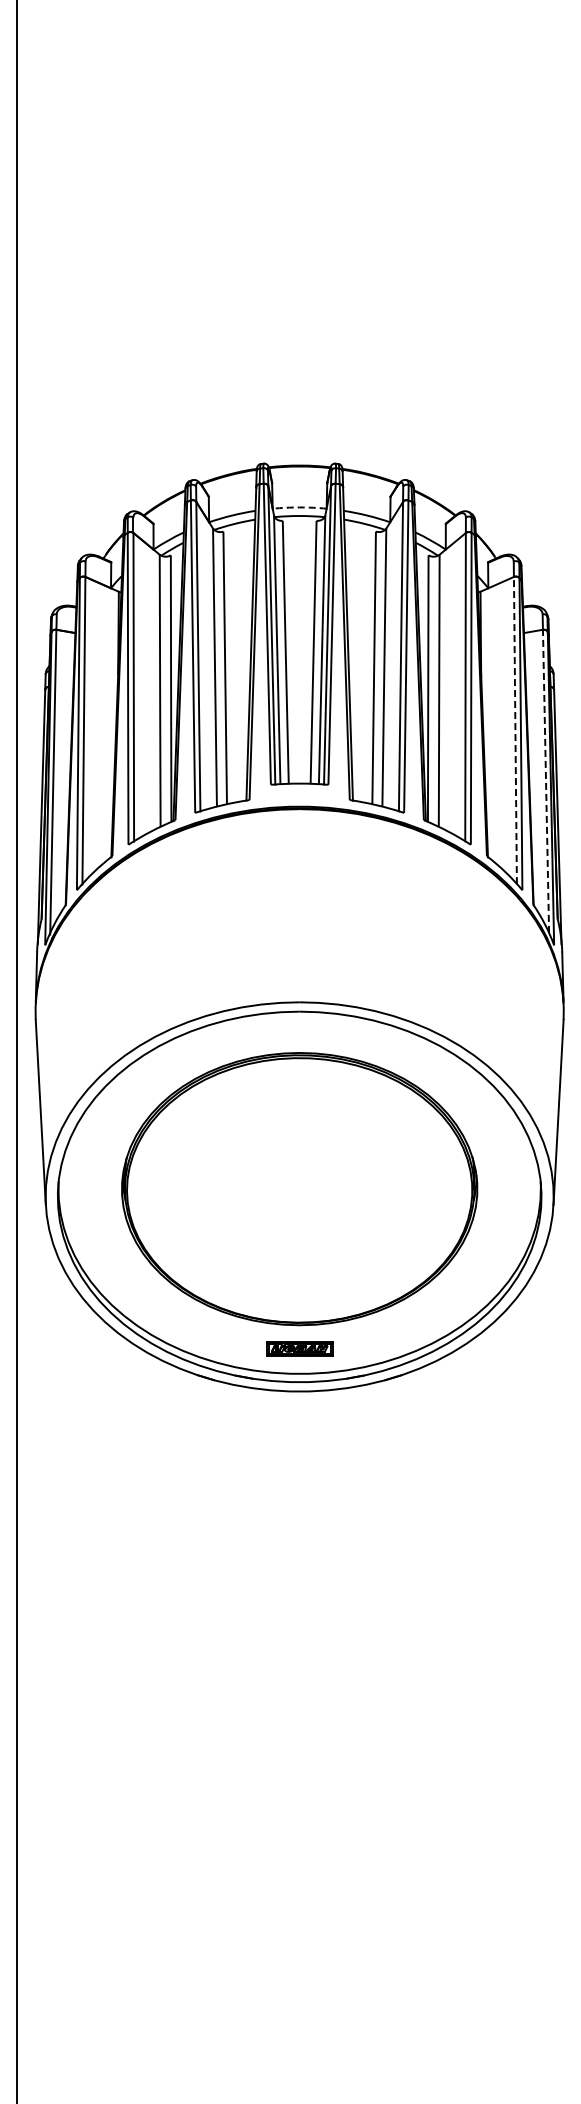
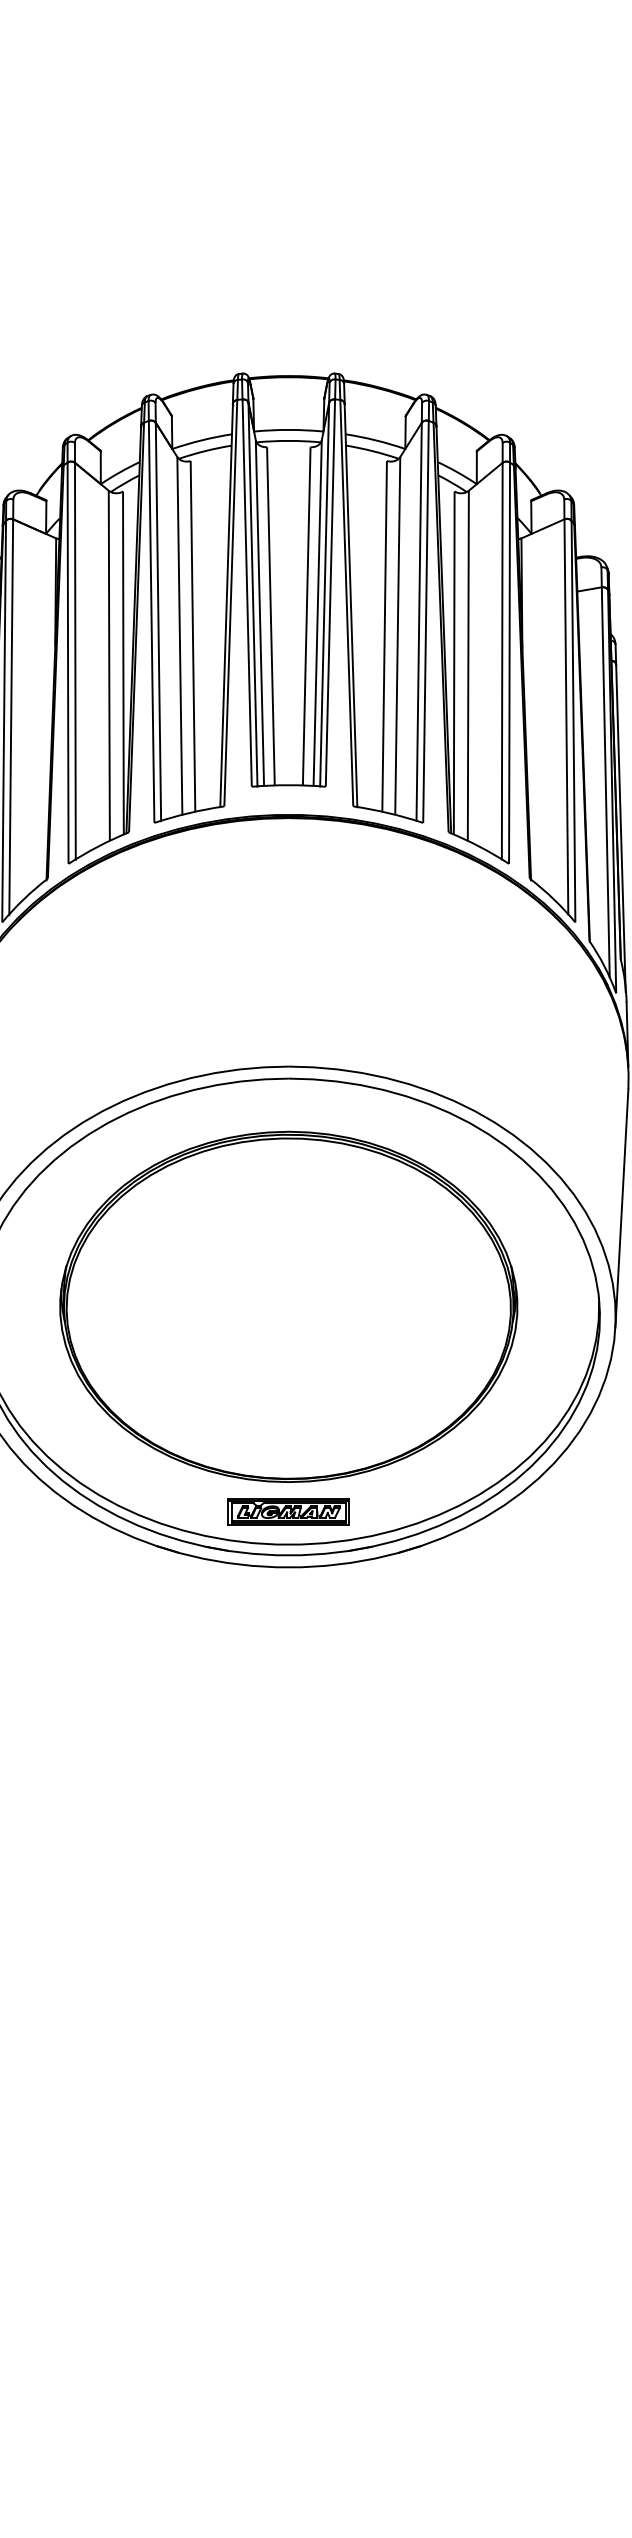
arc: (299, 507) -> (288, 429), dashed -> solid
line: (515, 730) -> (566, 716), dashed -> solid
line: (546, 781) -> (606, 782), dashed -> solid
part: (299, 1348) -> (288, 1512), size x1.43

